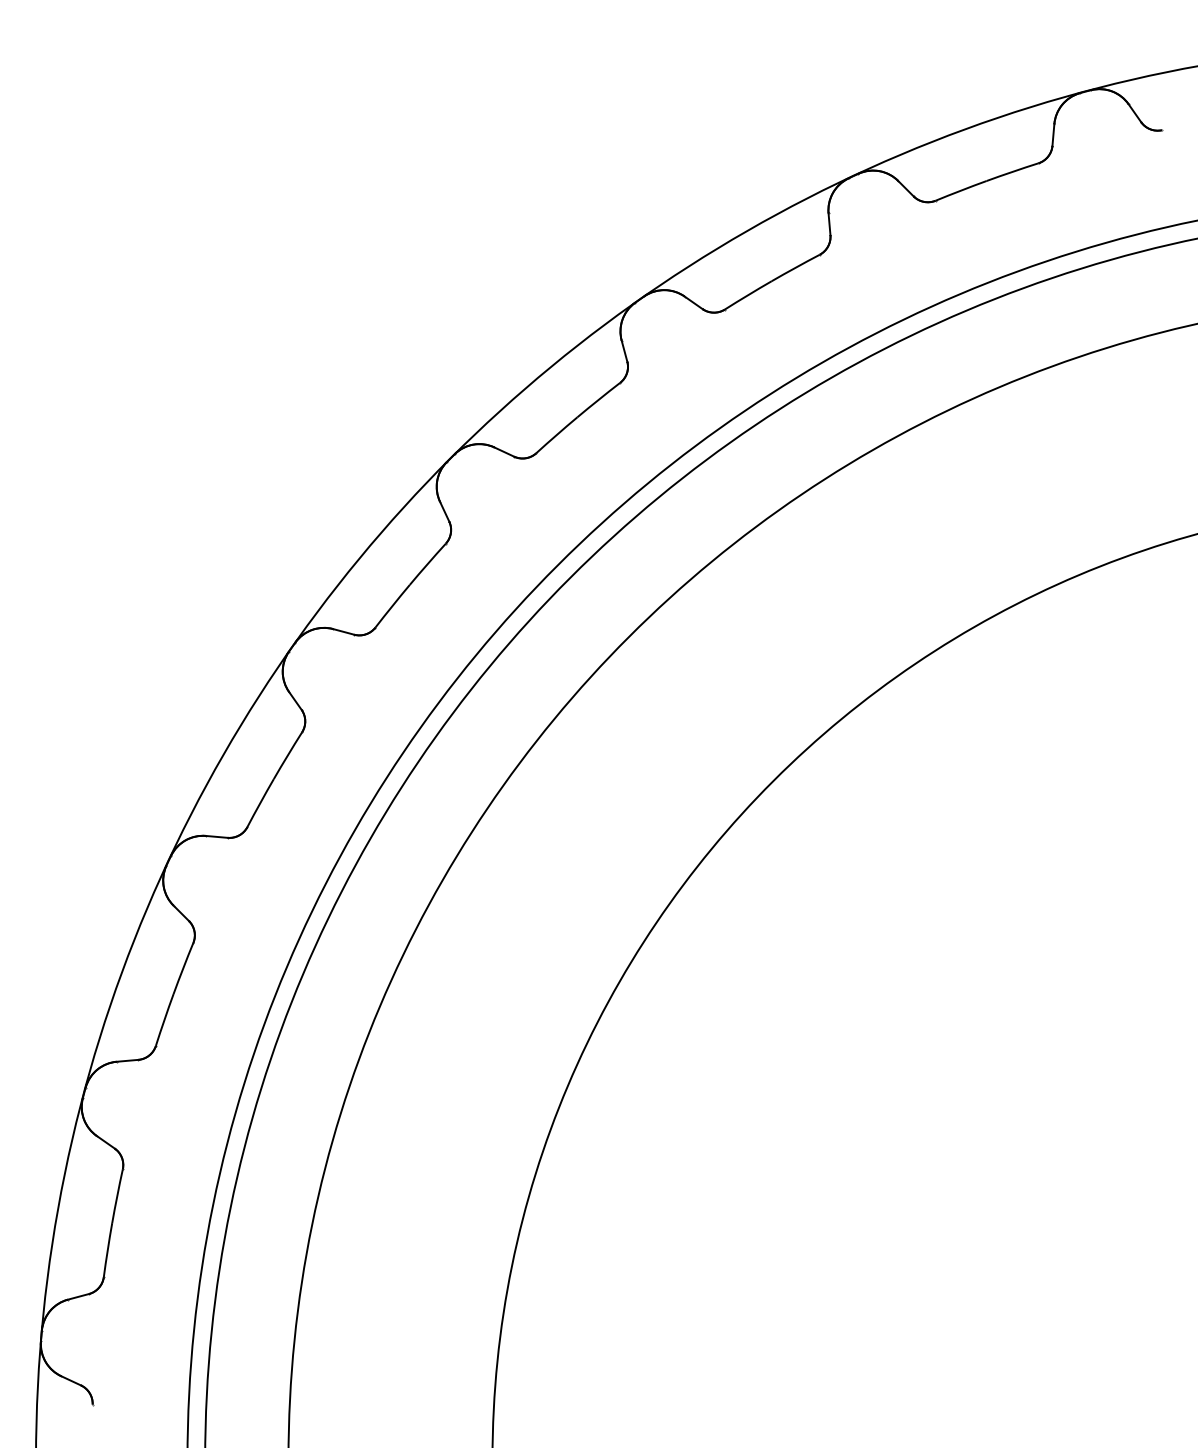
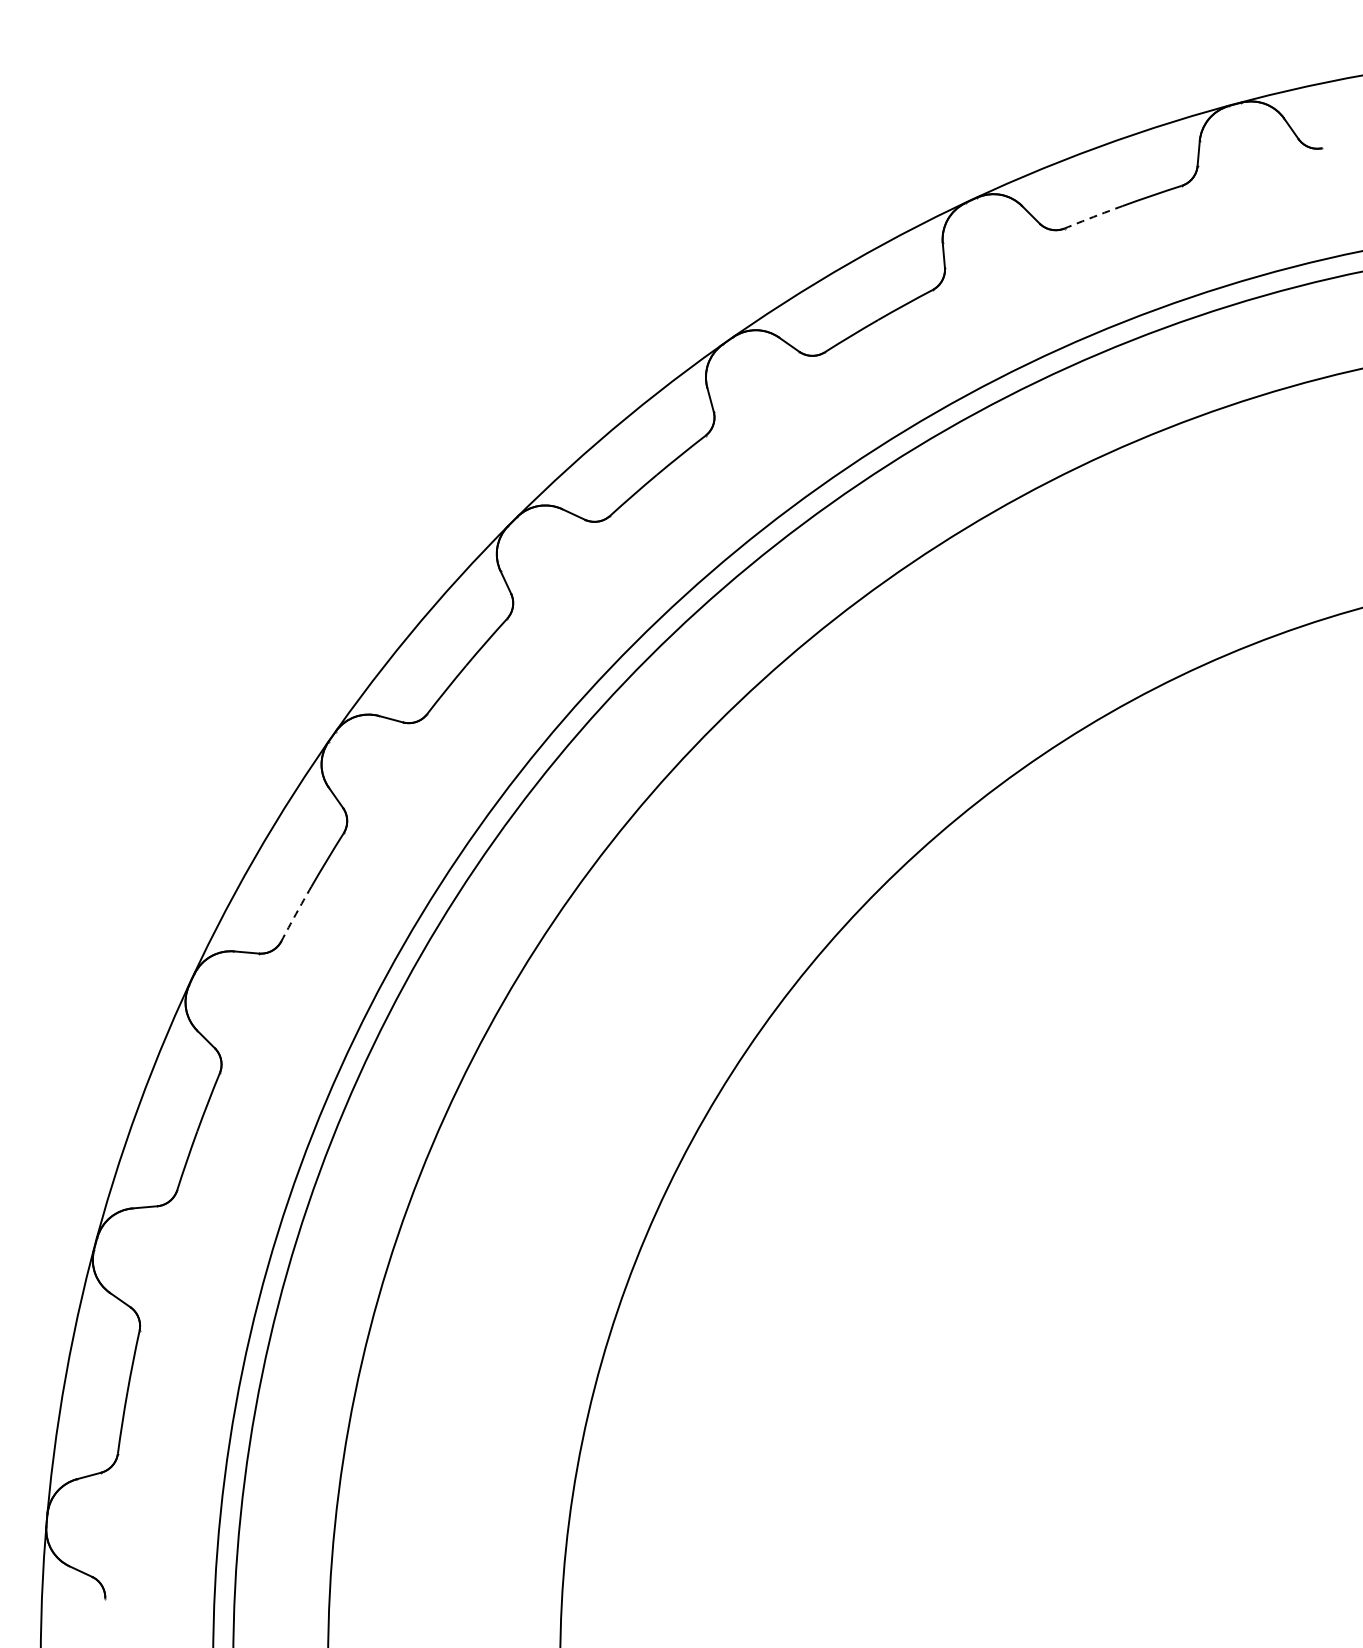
arc: (961, 190) -> (1094, 216), solid -> dashed
arc: (260, 803) -> (296, 914), solid -> dashed

